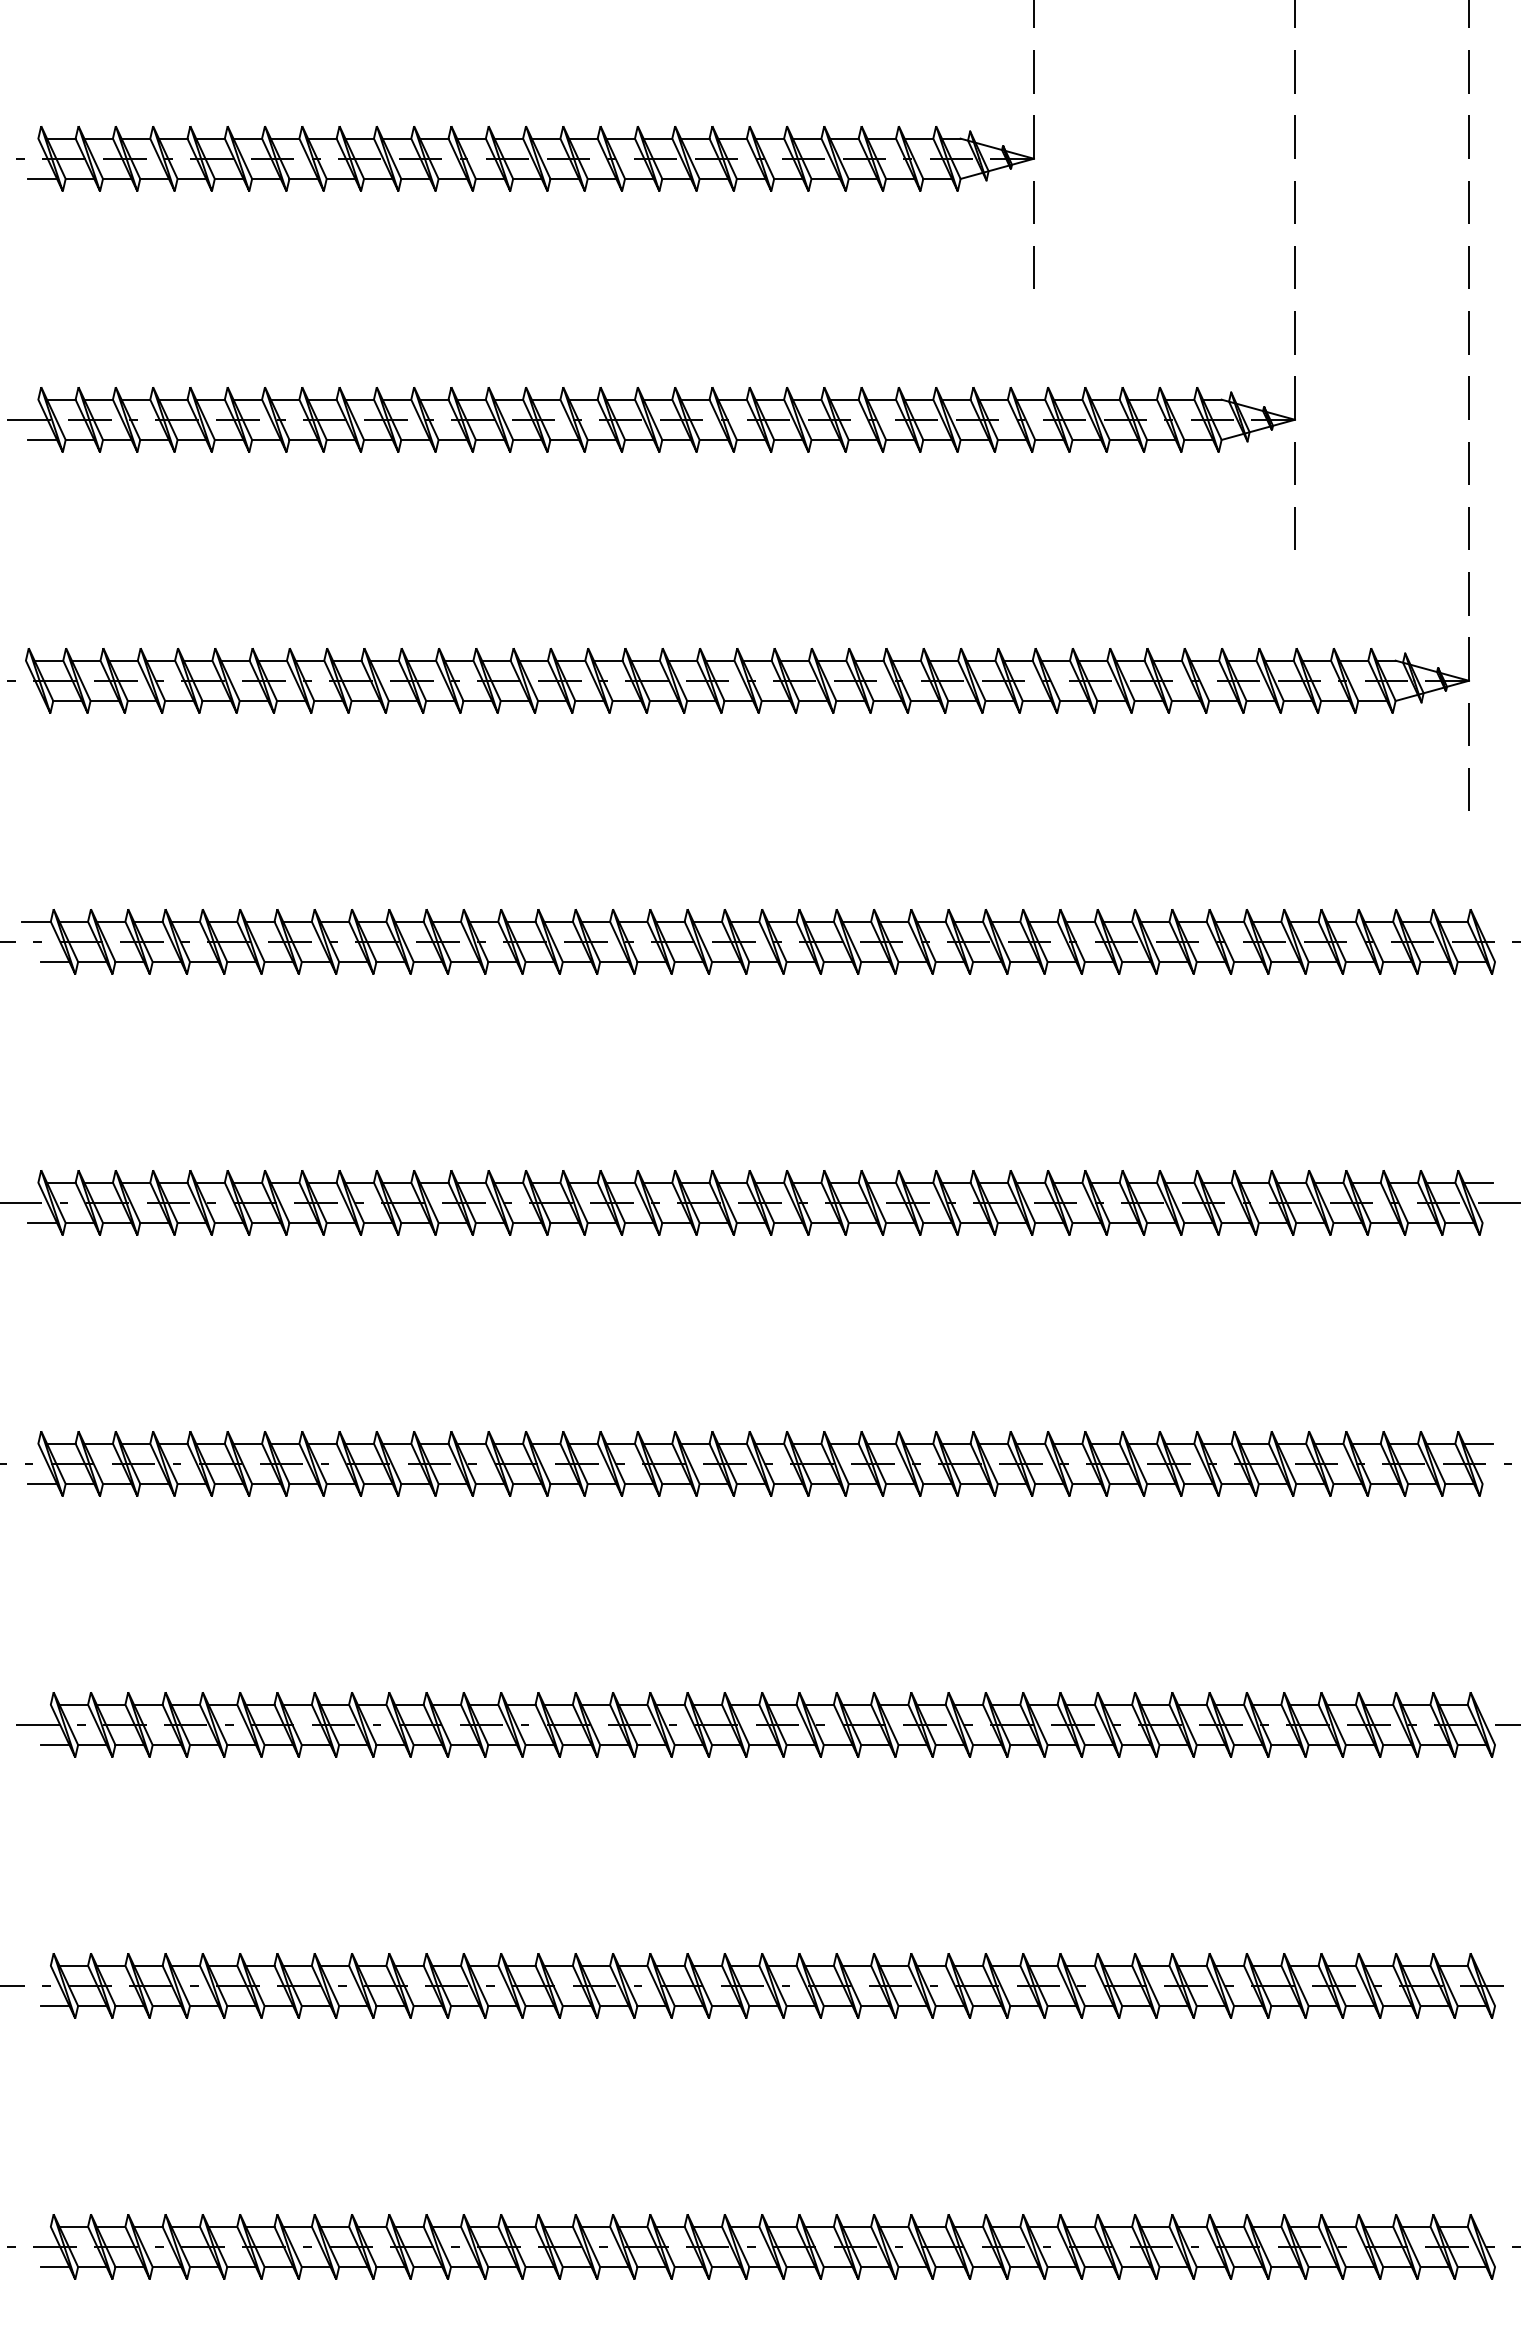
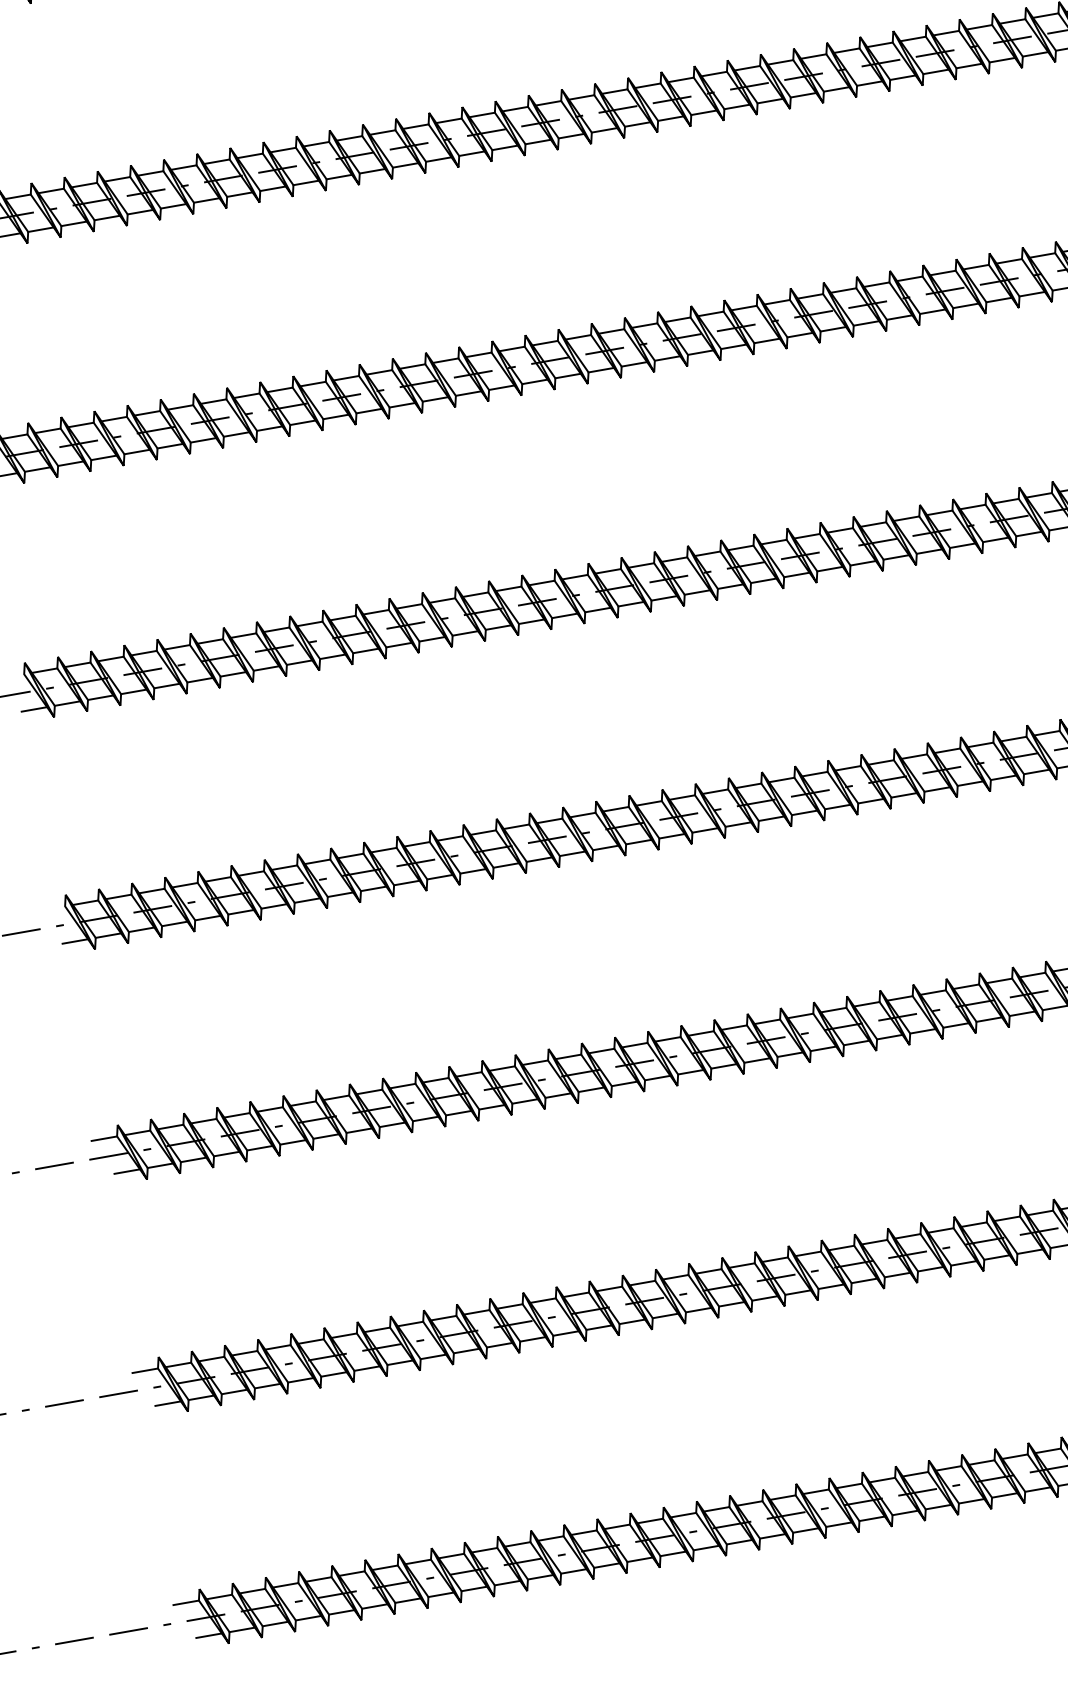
line: (36, 1704) -> (104, 1138), added
line: (36, 1965) -> (145, 1370), added
line: (36, 2226) -> (186, 1602), added

